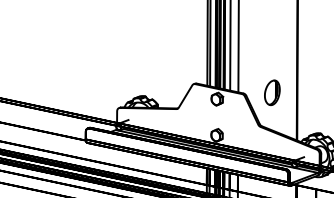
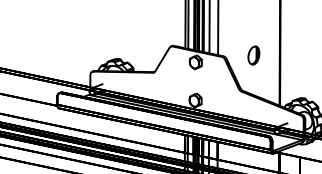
part: (272, 92) -> (254, 55), size x0.7

